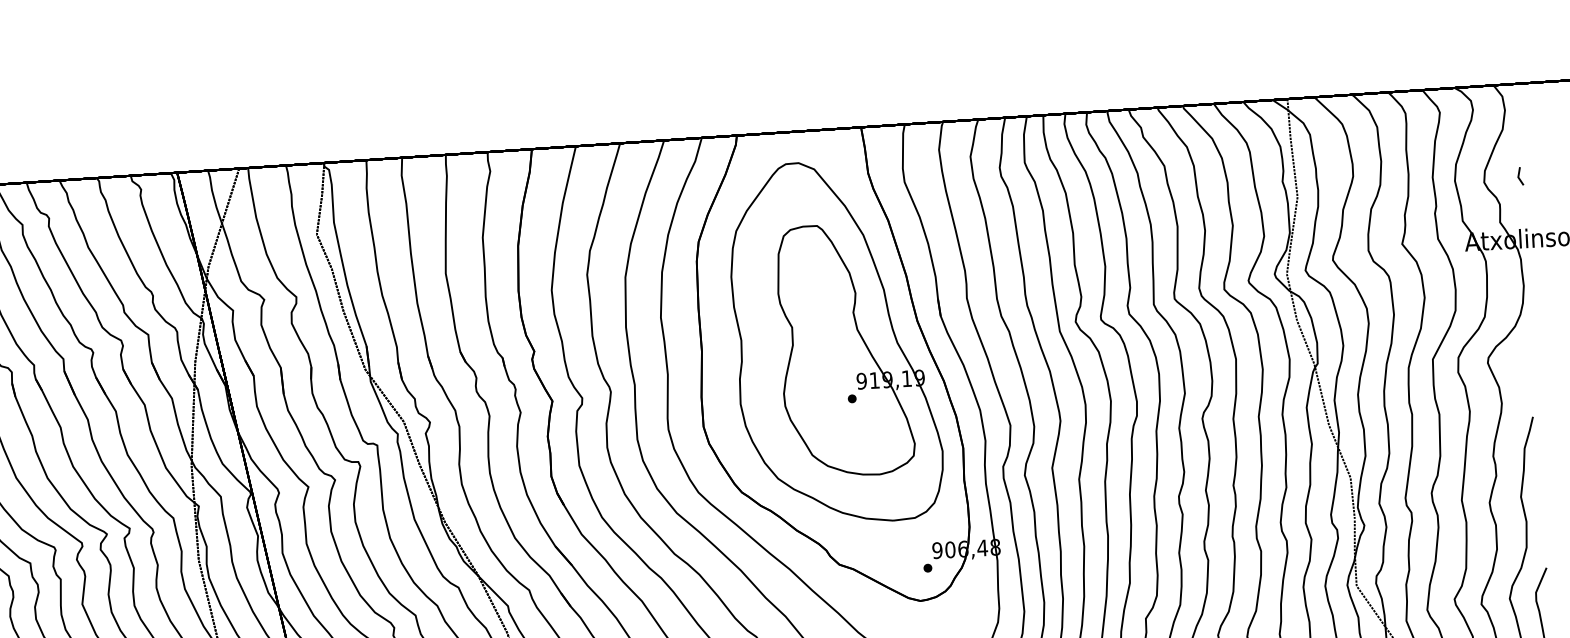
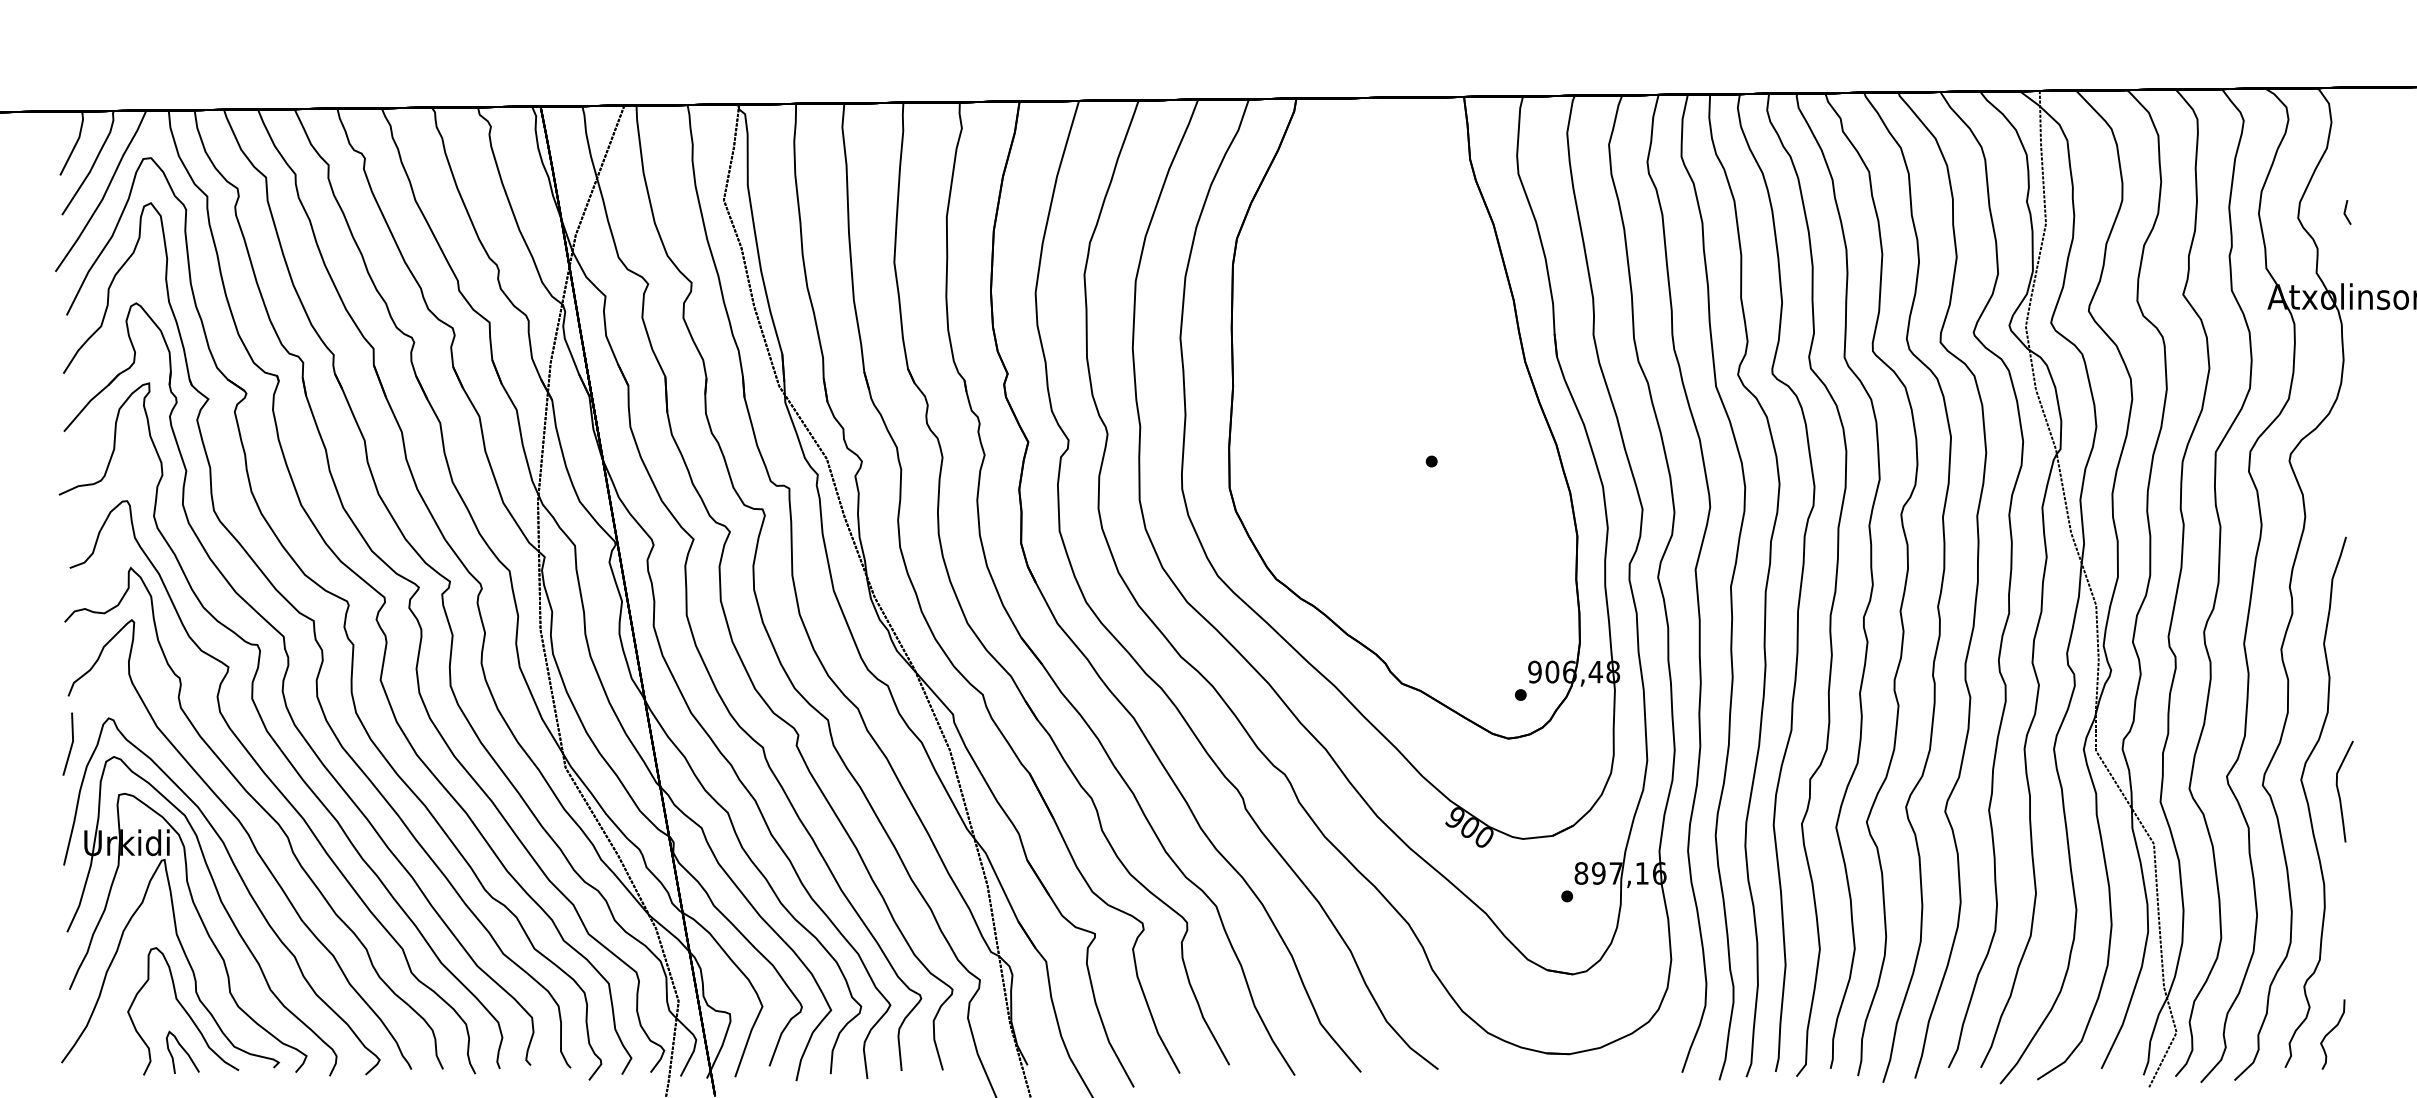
part: (835, 342) -> (1413, 384), removed

